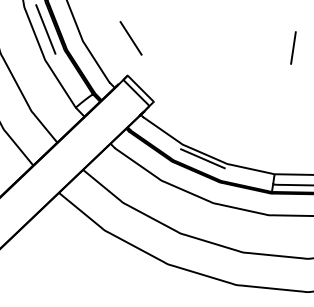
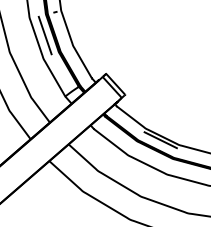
line: (130, 38) -> (109, 45), removed

